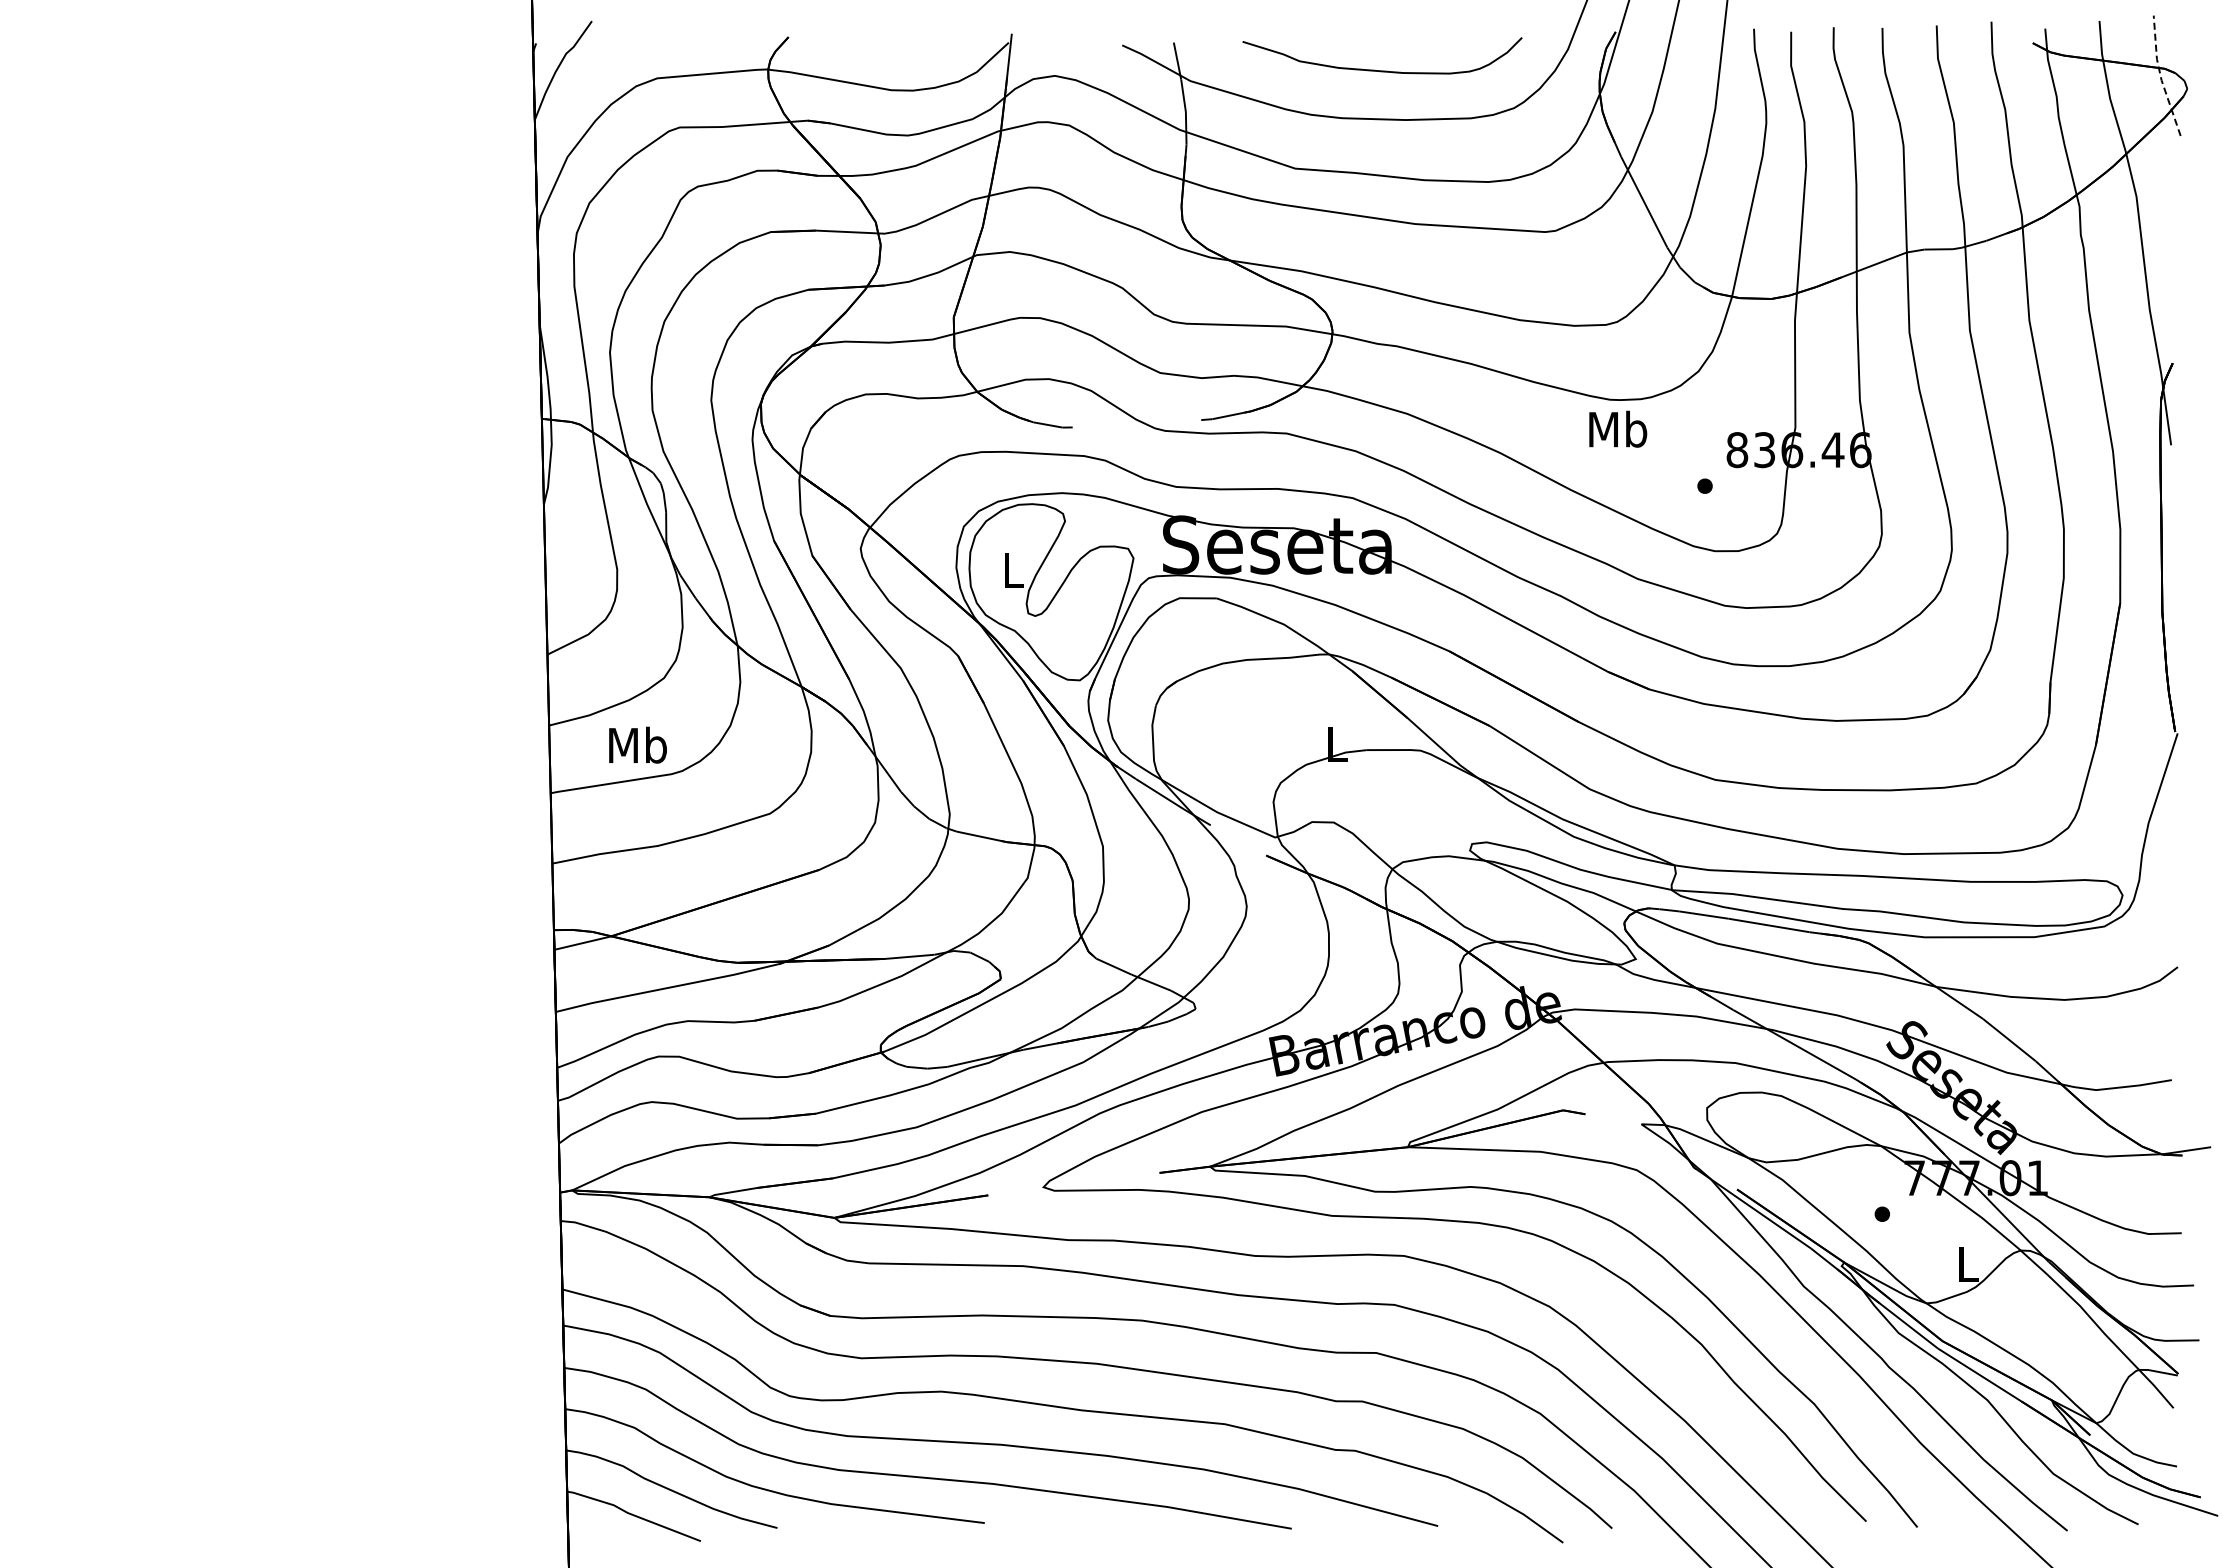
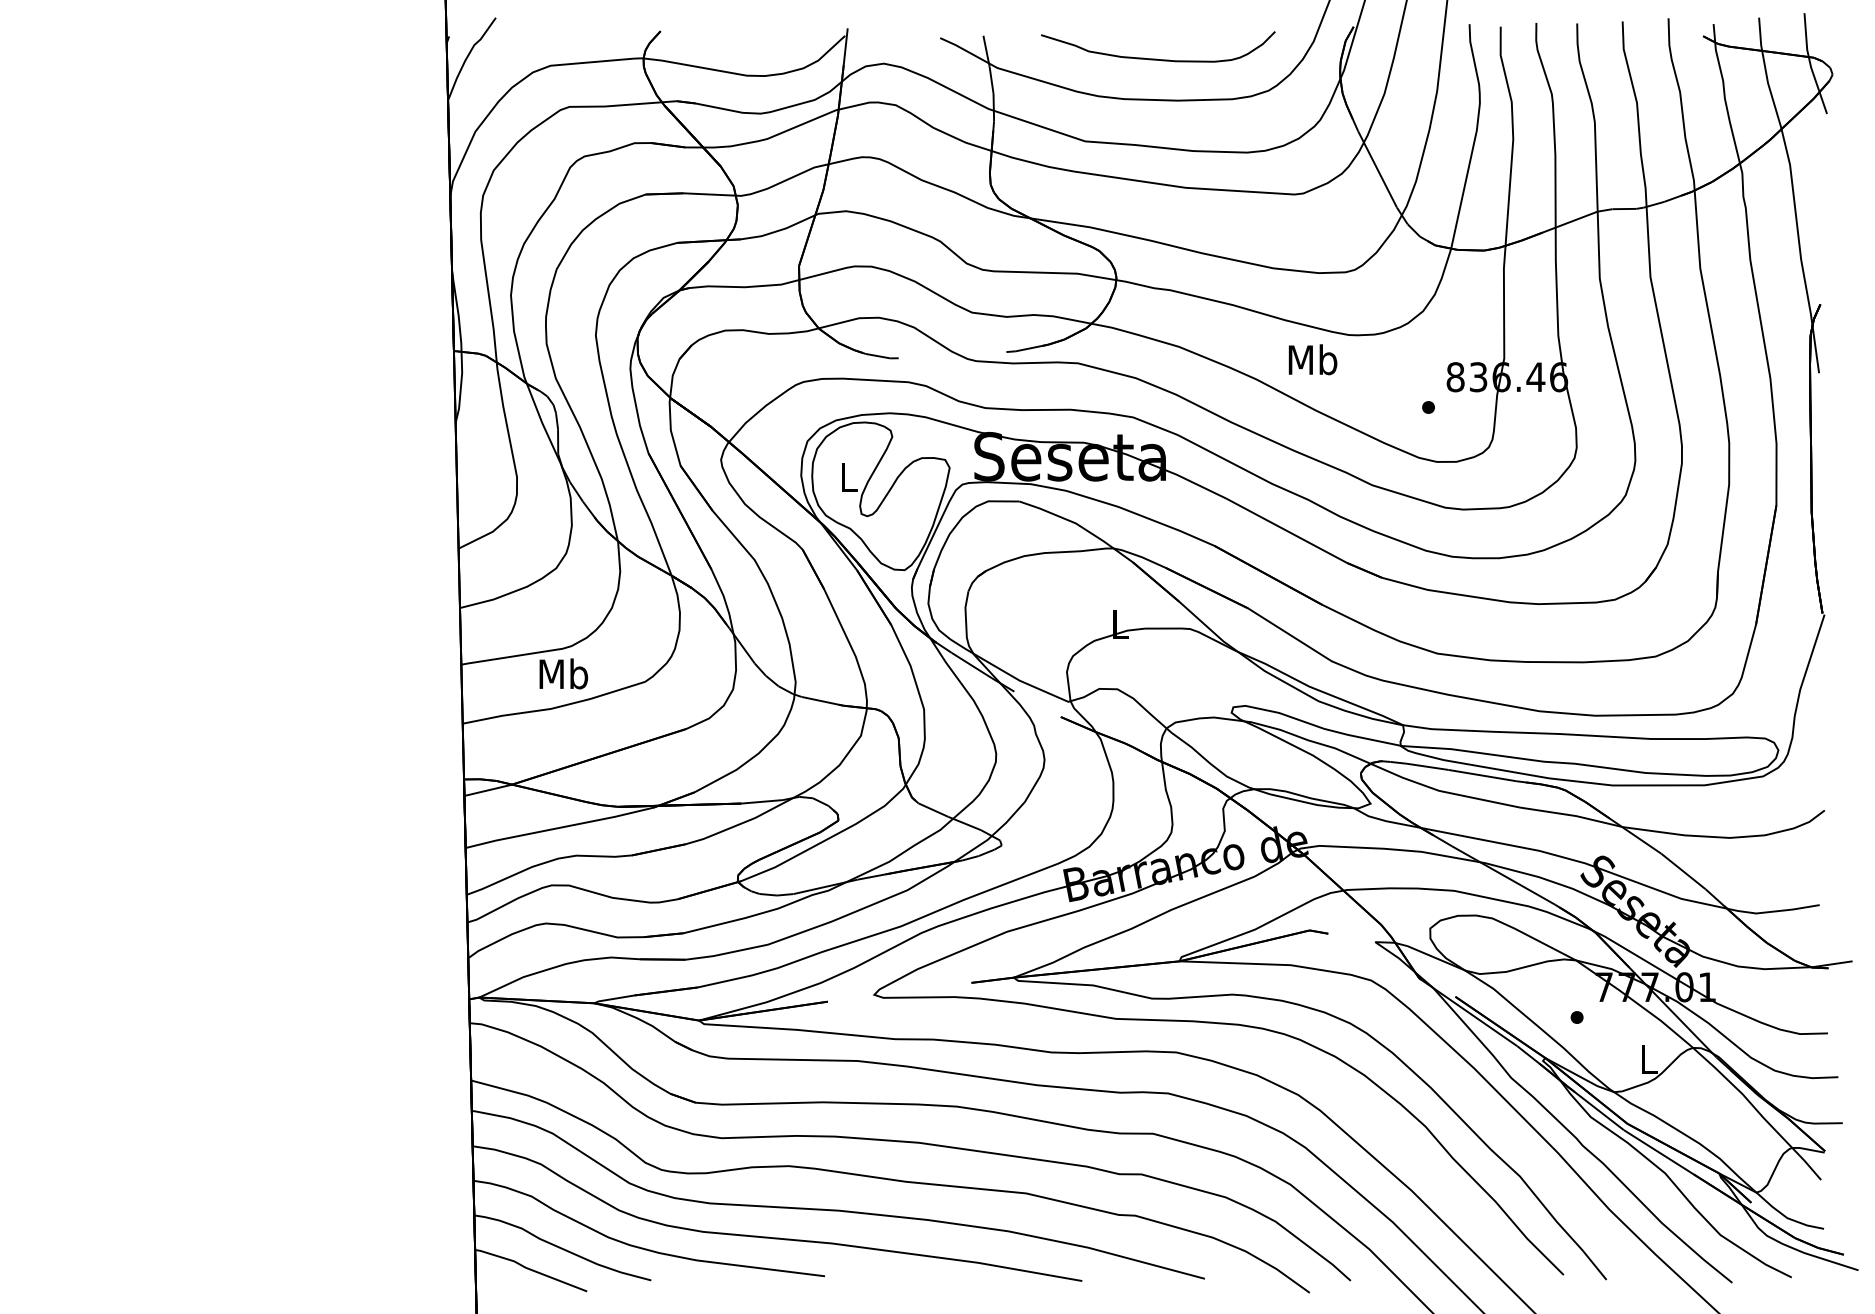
line: (2160, 76) -> (1810, 64), dashed -> solid
text: (1618, 428) -> (1313, 359), moved
text: (637, 744) -> (563, 673), moved

